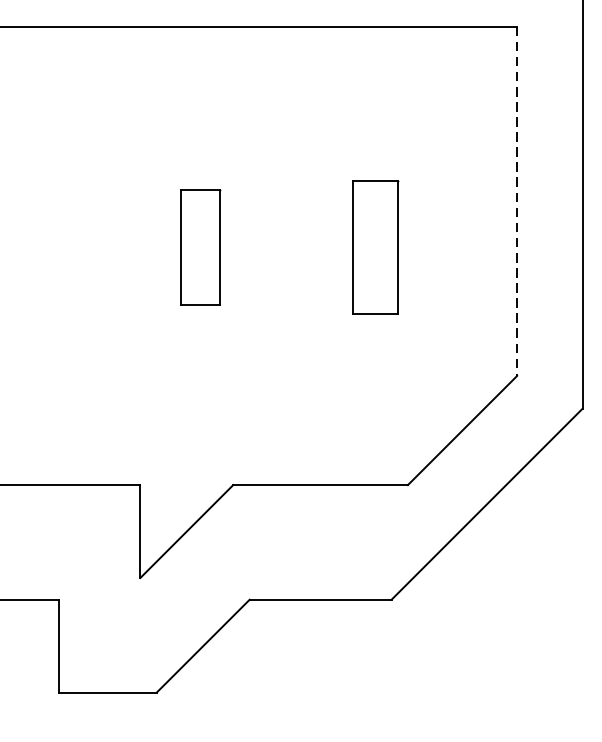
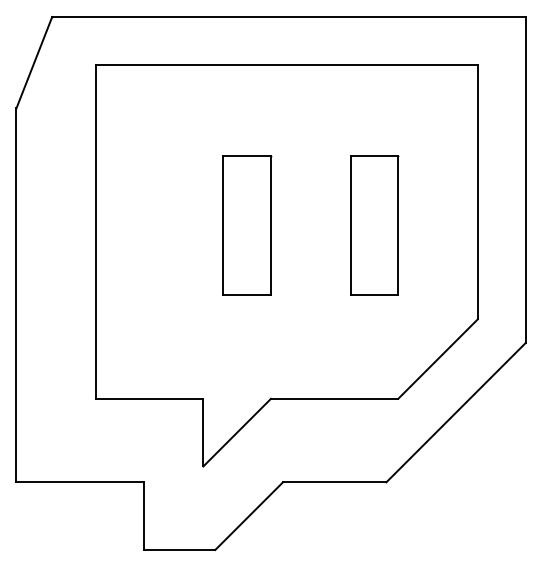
line: (516, 201) -> (477, 192), dashed -> solid
part: (201, 247) -> (247, 225), size x1.67
part: (375, 247) -> (374, 225), size x1.43

